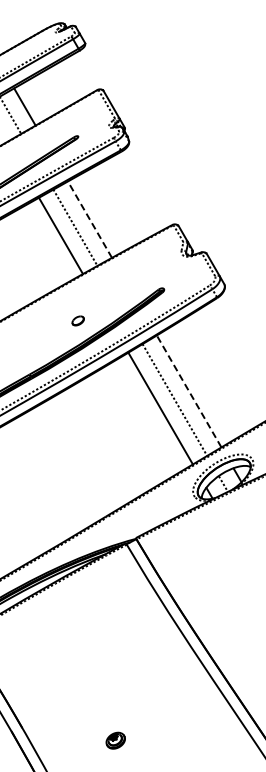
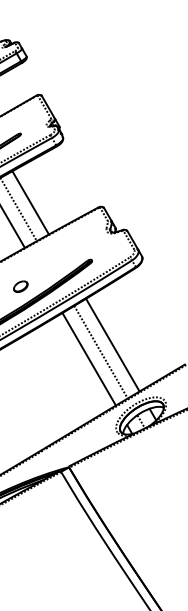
line: (89, 219) -> (30, 202), dashed -> solid
part: (78, 320) -> (21, 286), size x1.43
line: (189, 391) -> (113, 345), dashed -> solid

